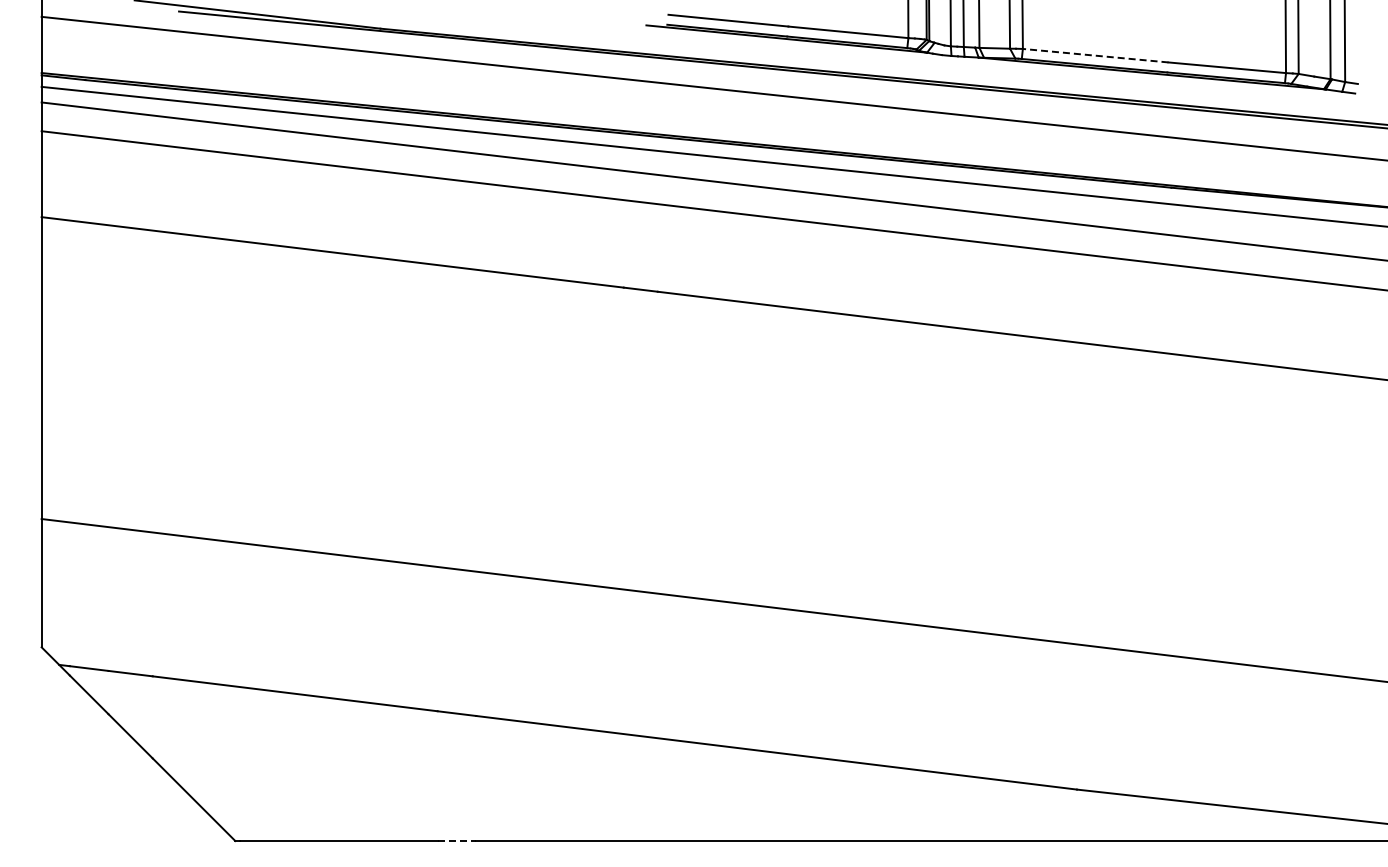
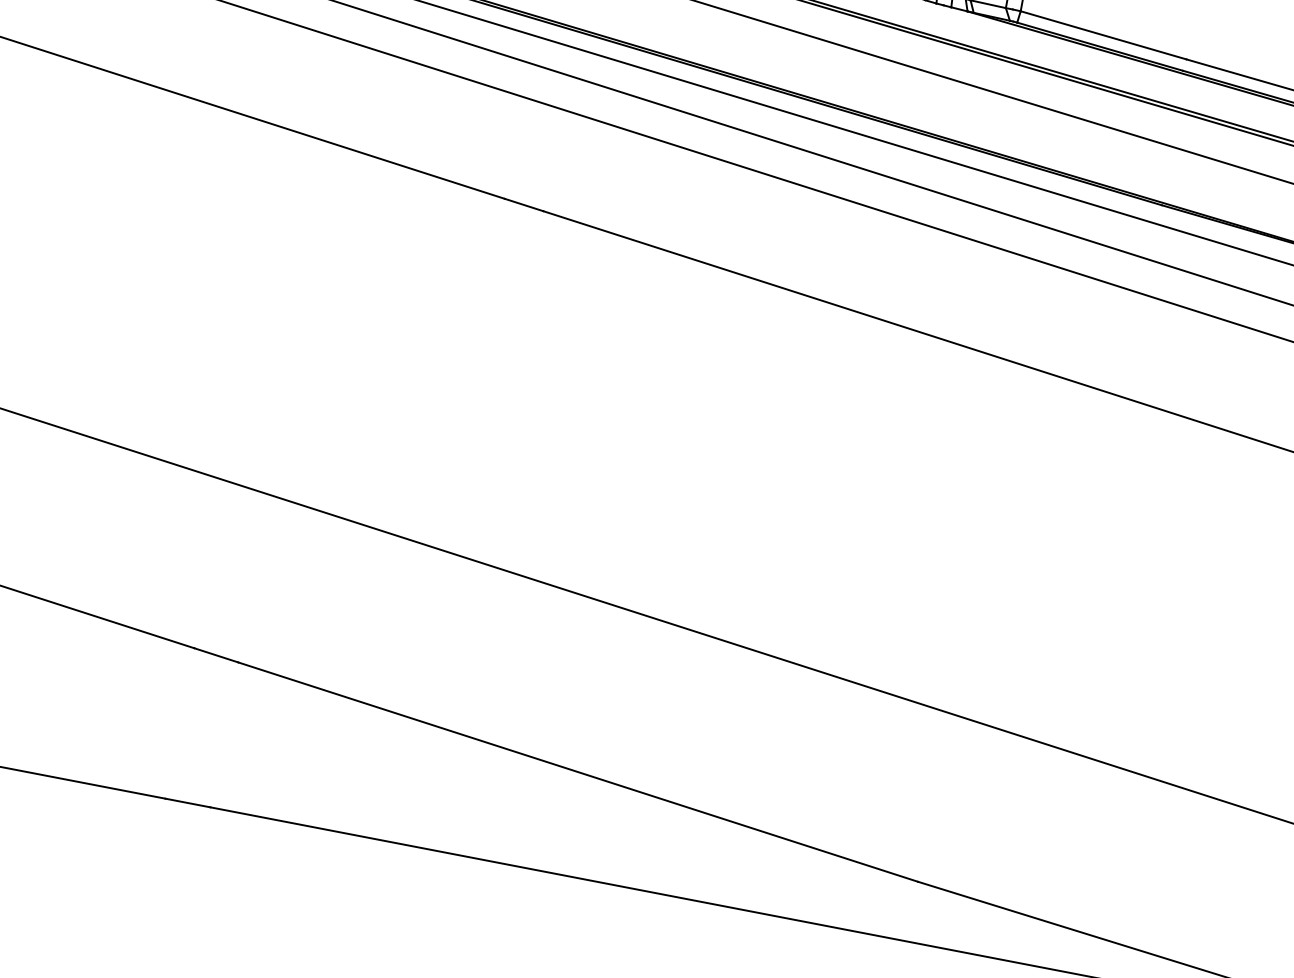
line: (1095, 55) -> (1103, 35), dashed -> solid
line: (457, 841) -> (188, 803), dashed -> solid

